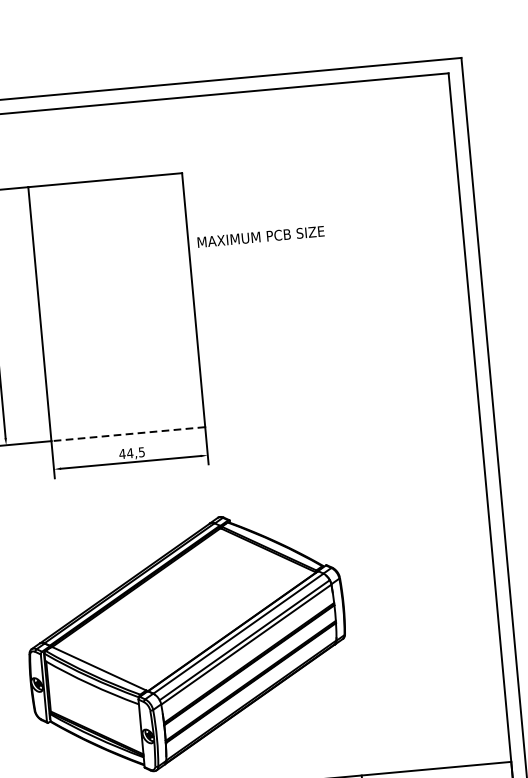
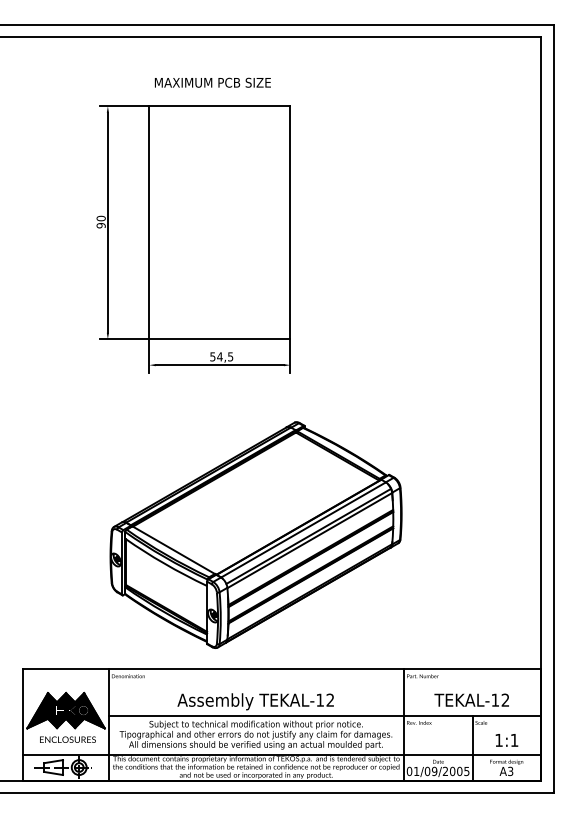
text: (260, 236) -> (212, 82), moved
line: (127, 434) -> (219, 339), dashed -> solid
text: (122, 453) -> (212, 356), 44,5 -> 54,5

